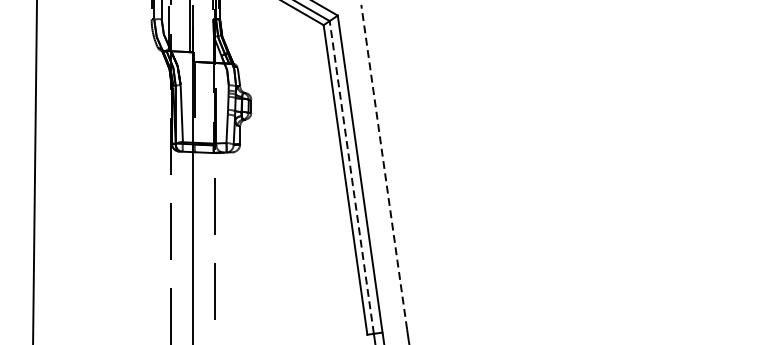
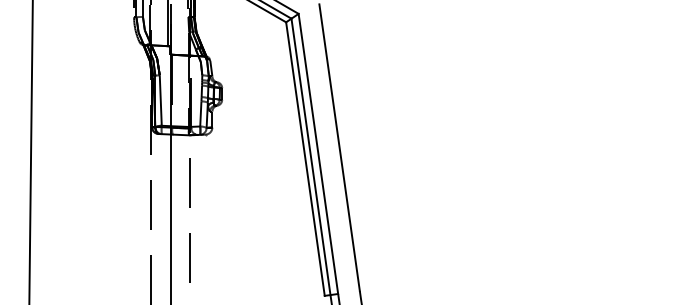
line: (384, 166) -> (339, 147), dashed -> solid
line: (351, 177) -> (310, 156), dashed -> solid

